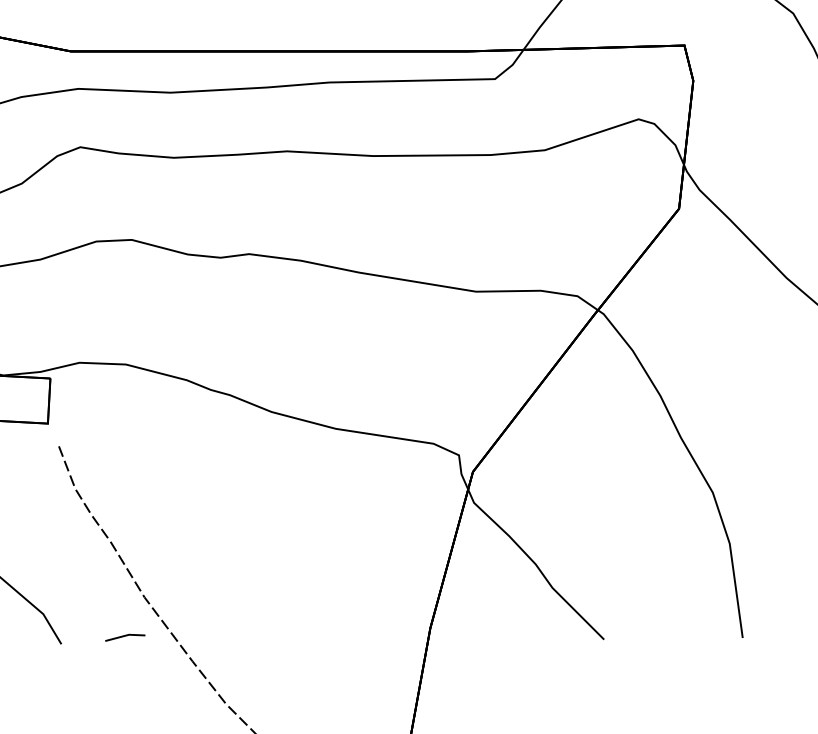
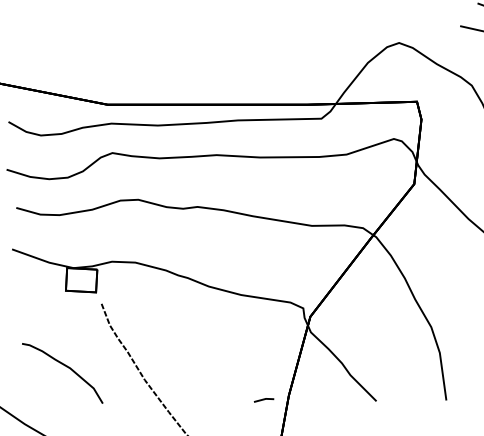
line: (124, 638) -> (263, 400), moved

